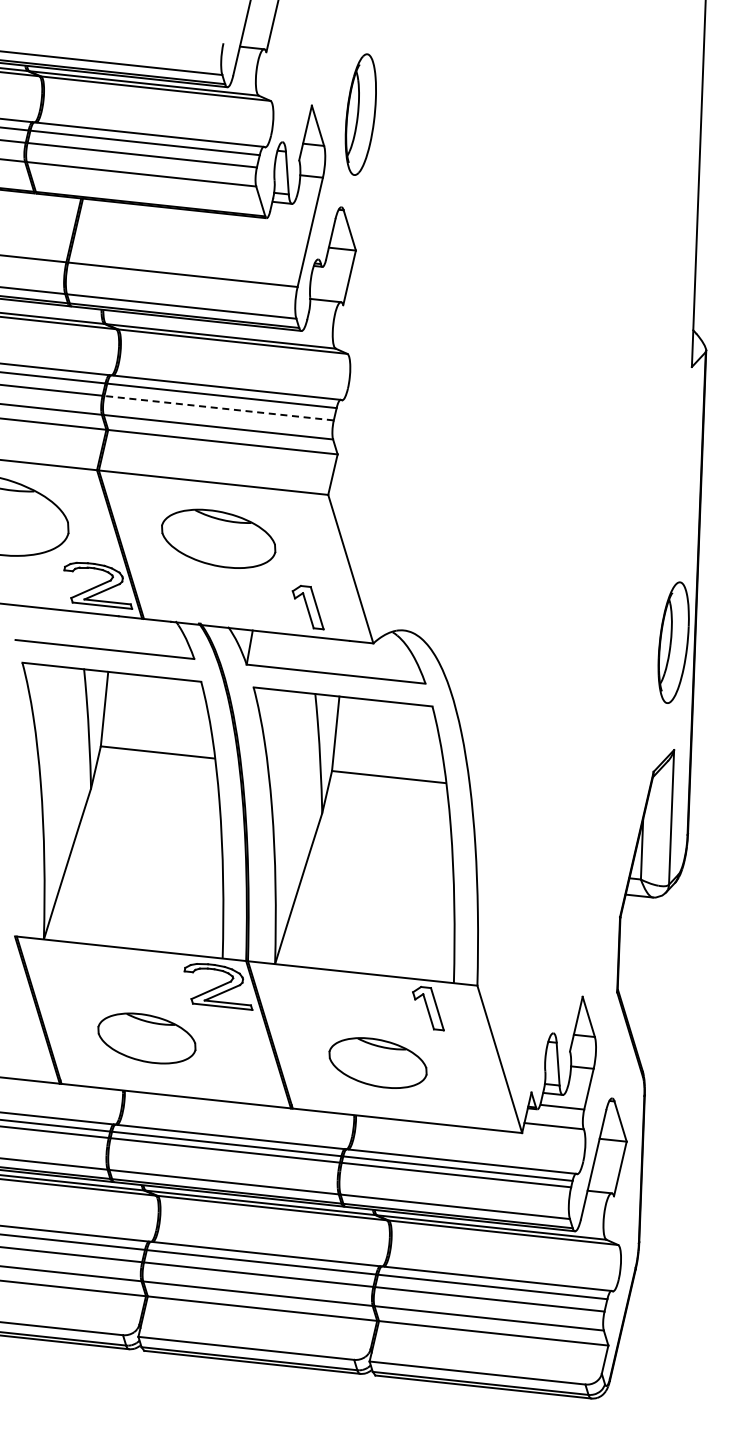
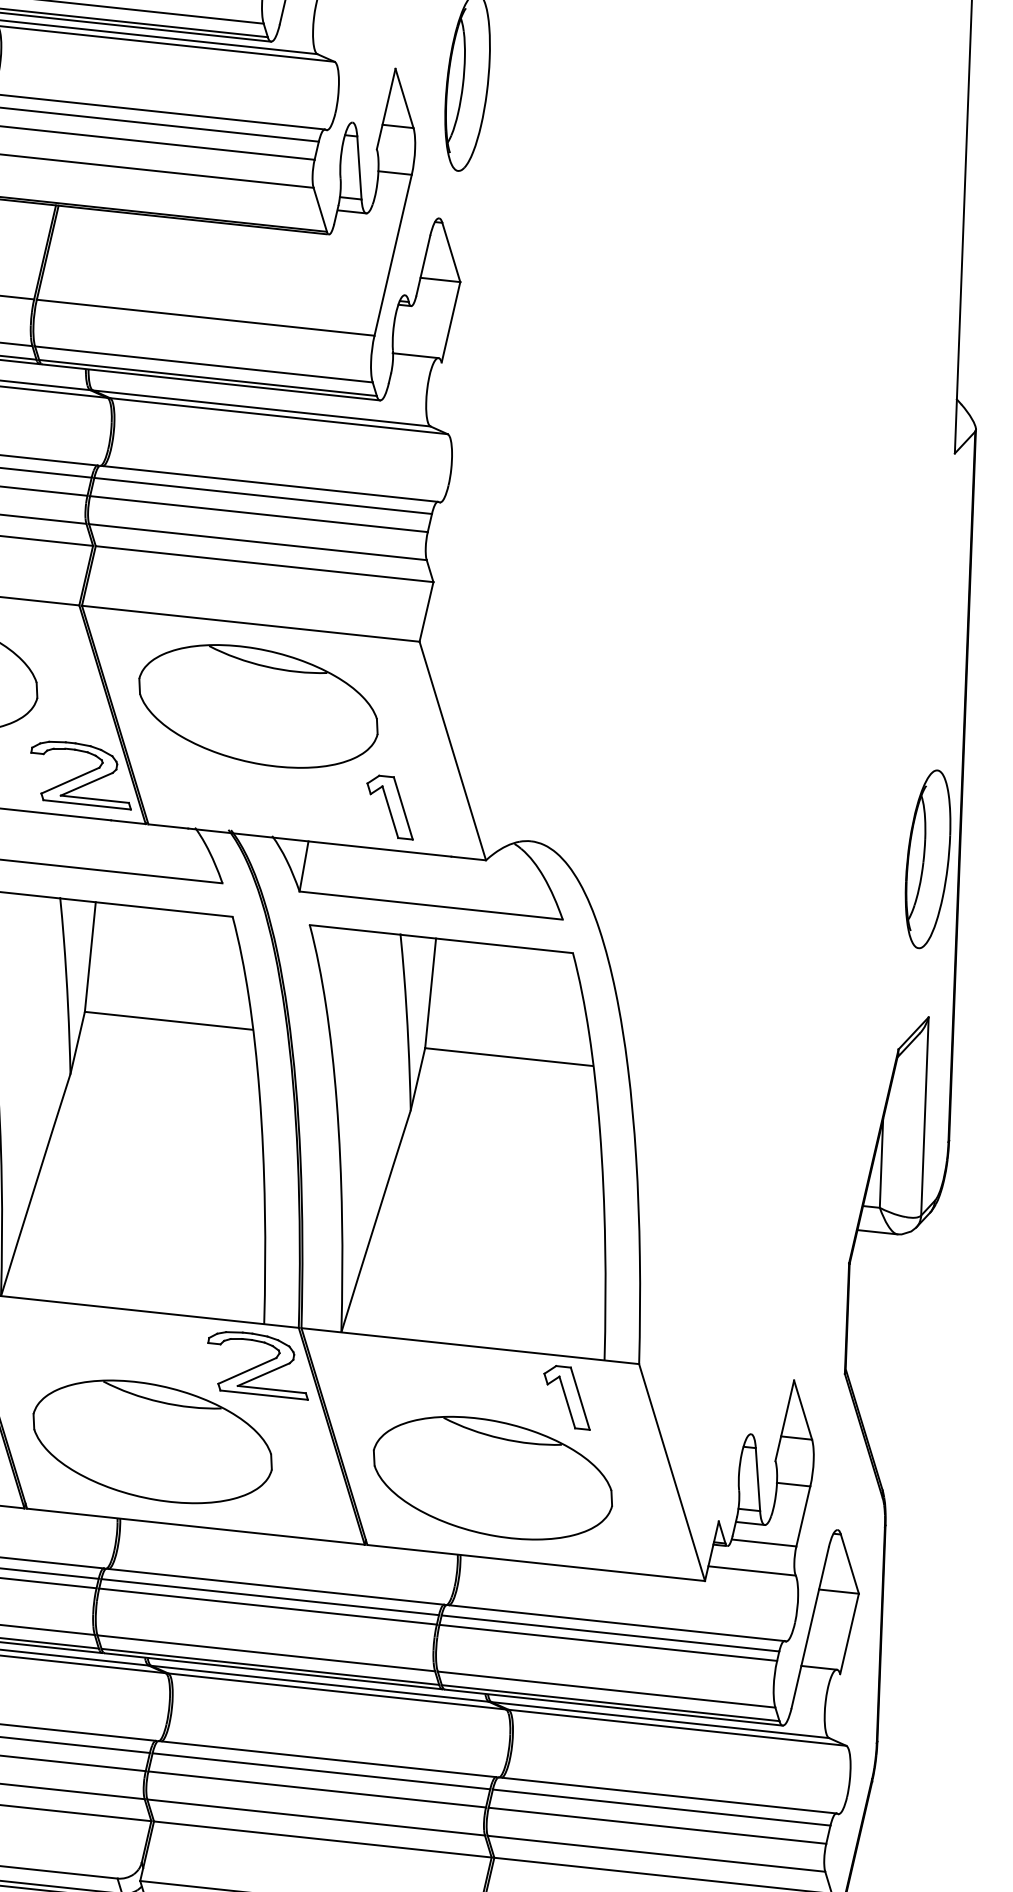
line: (218, 408) -> (258, 514), dashed -> solid
part: (218, 538) -> (258, 705), size x1.43
part: (146, 1038) -> (152, 1441), size x1.67
part: (377, 1062) -> (492, 1477), size x1.67

